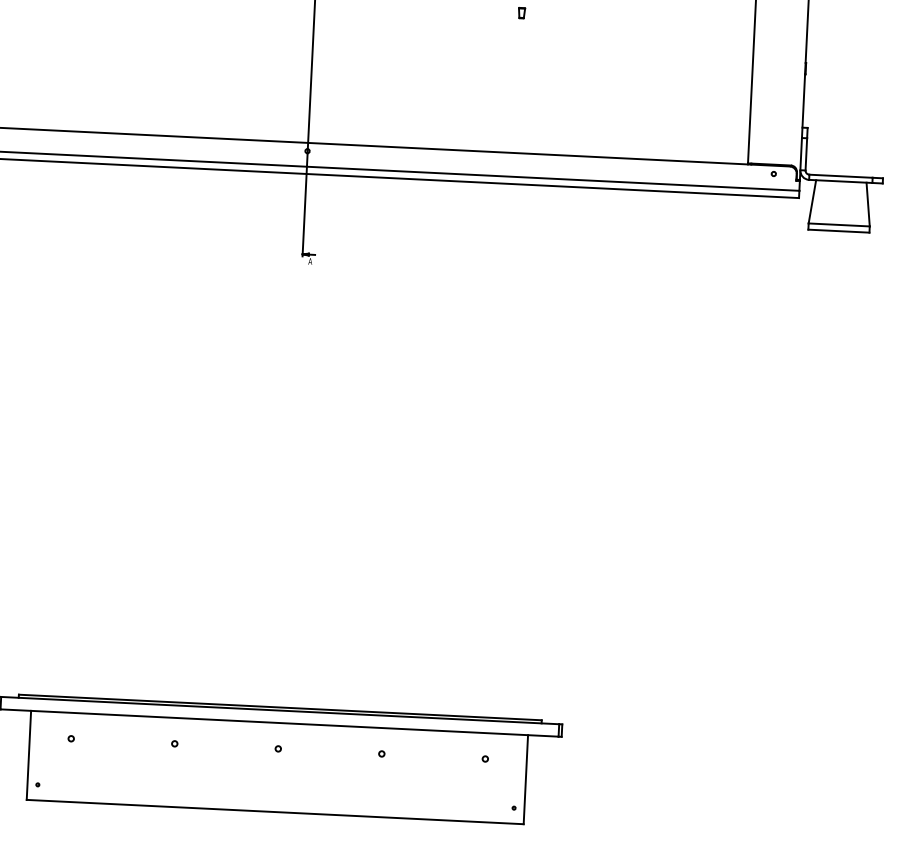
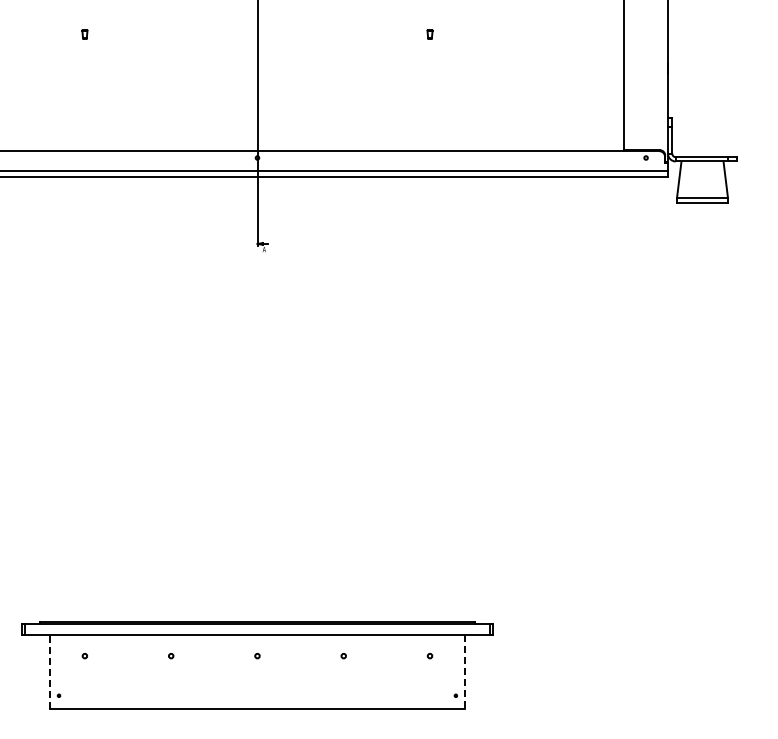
line: (29, 755) -> (50, 671), solid -> dashed
line: (525, 780) -> (464, 672), solid -> dashed

